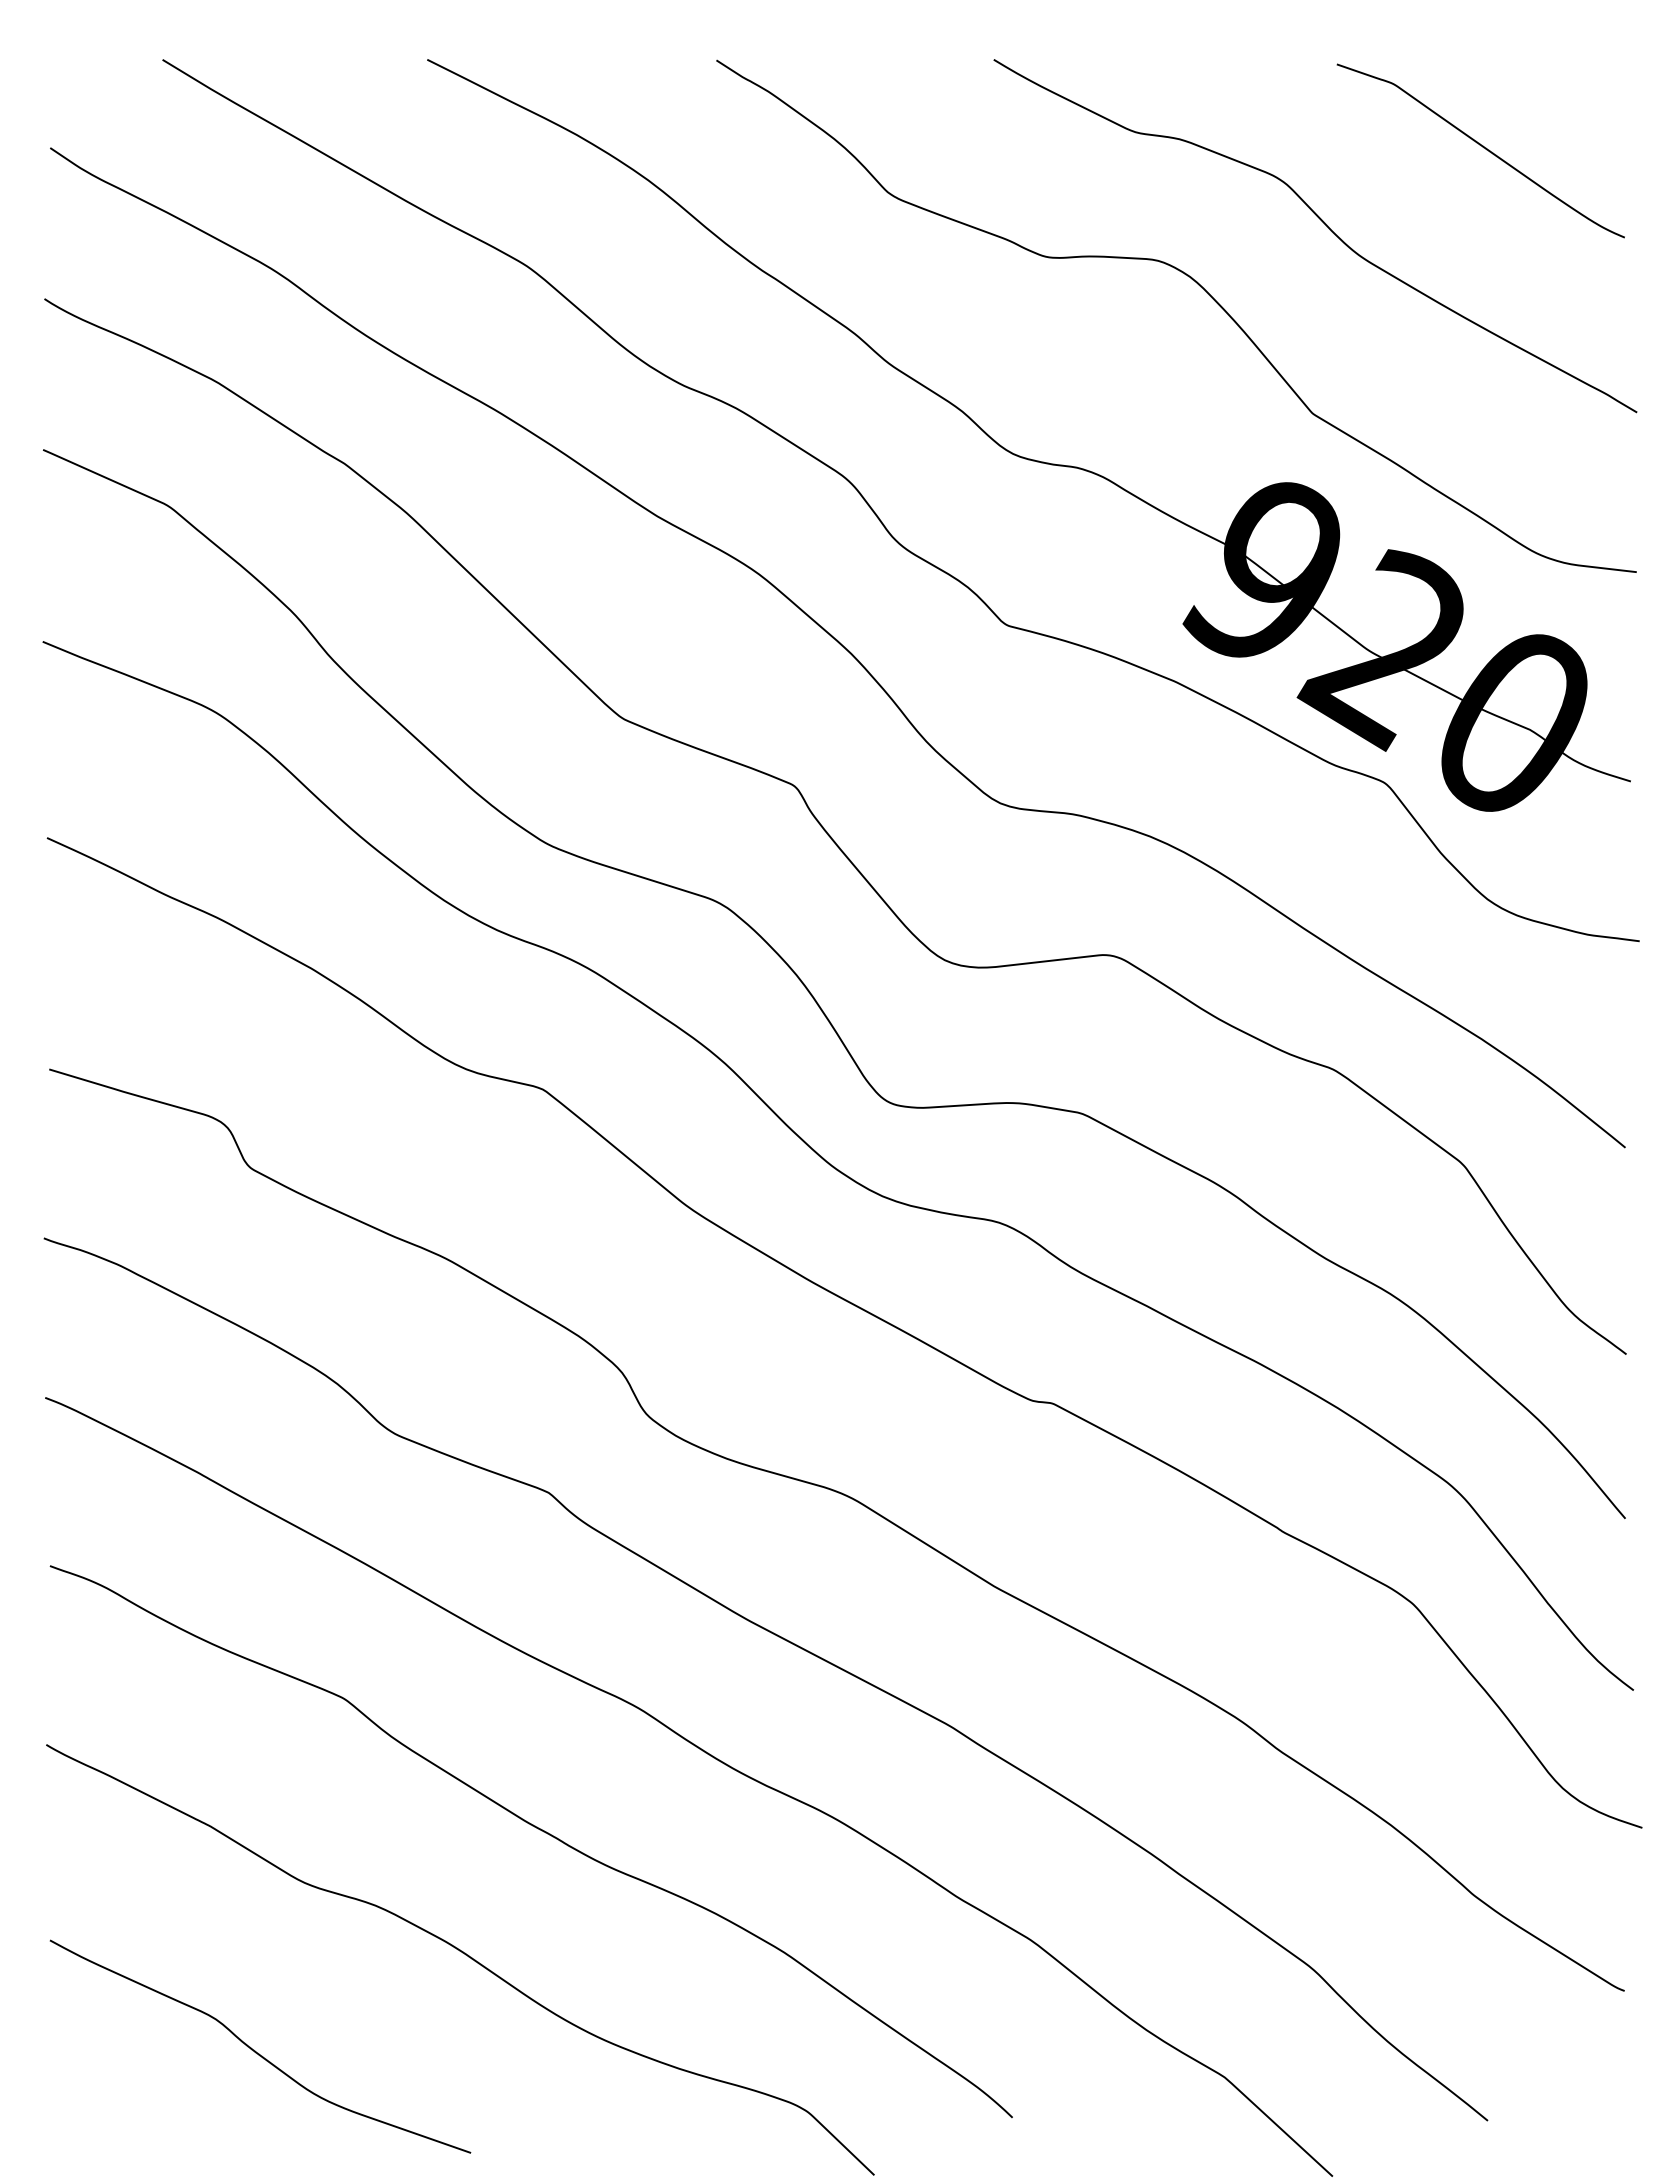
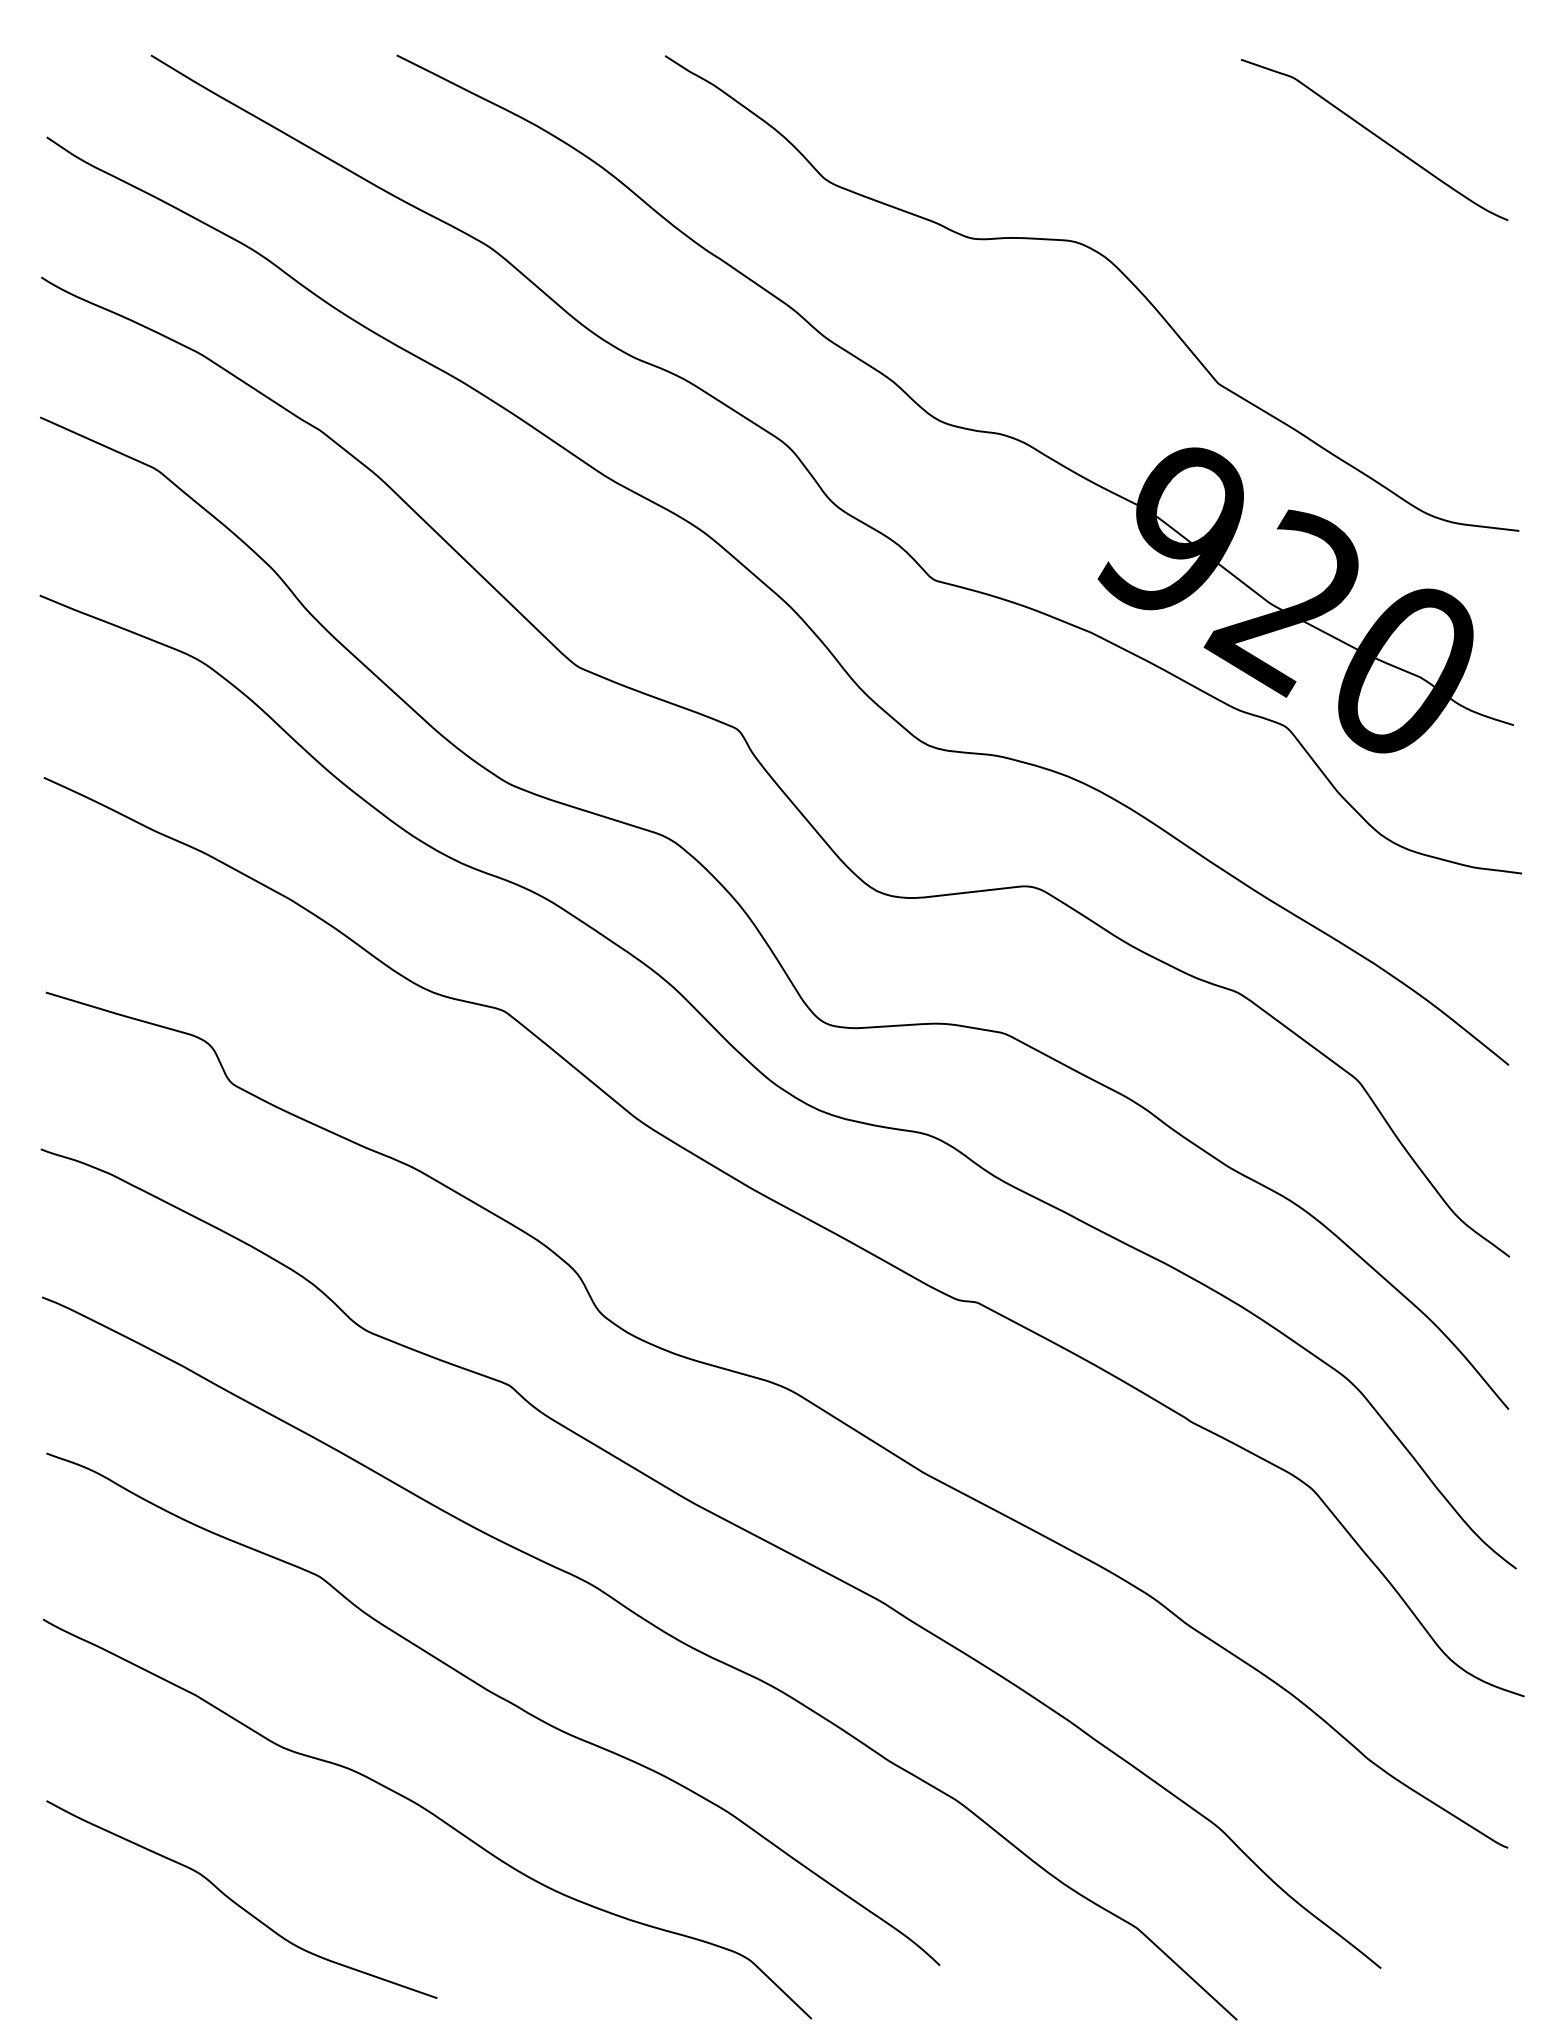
curve: (1325, 225) -> (1230, 209), removed

